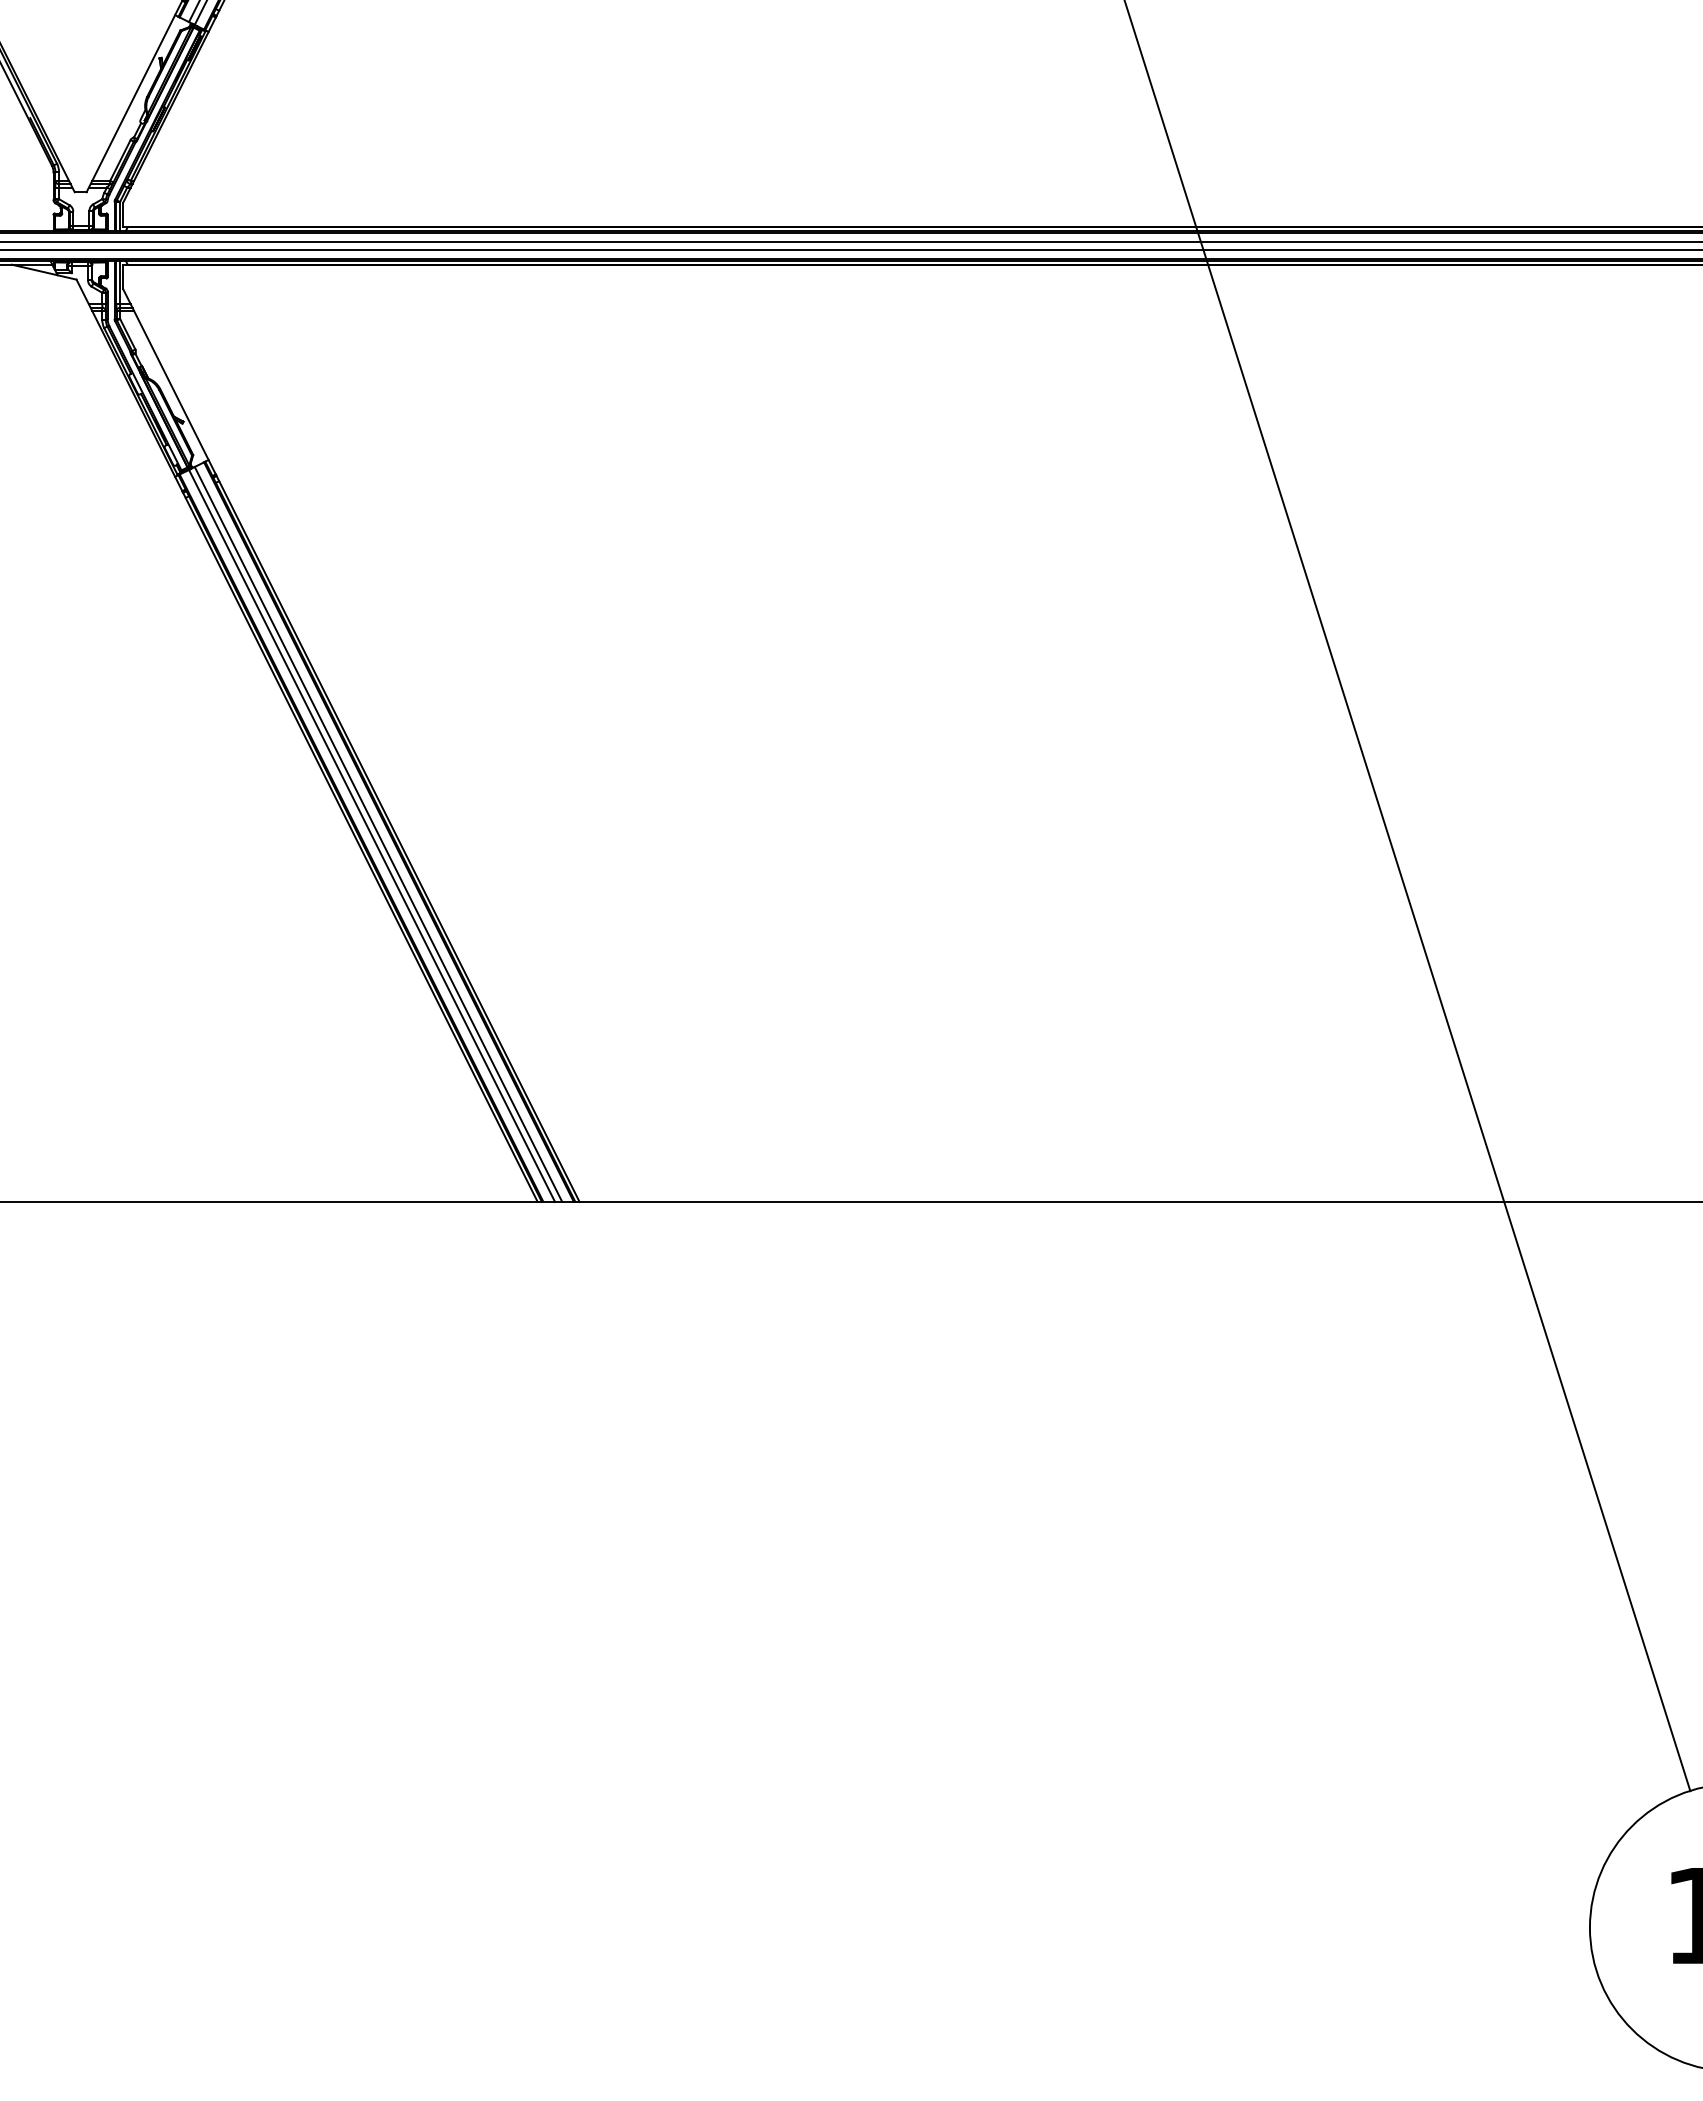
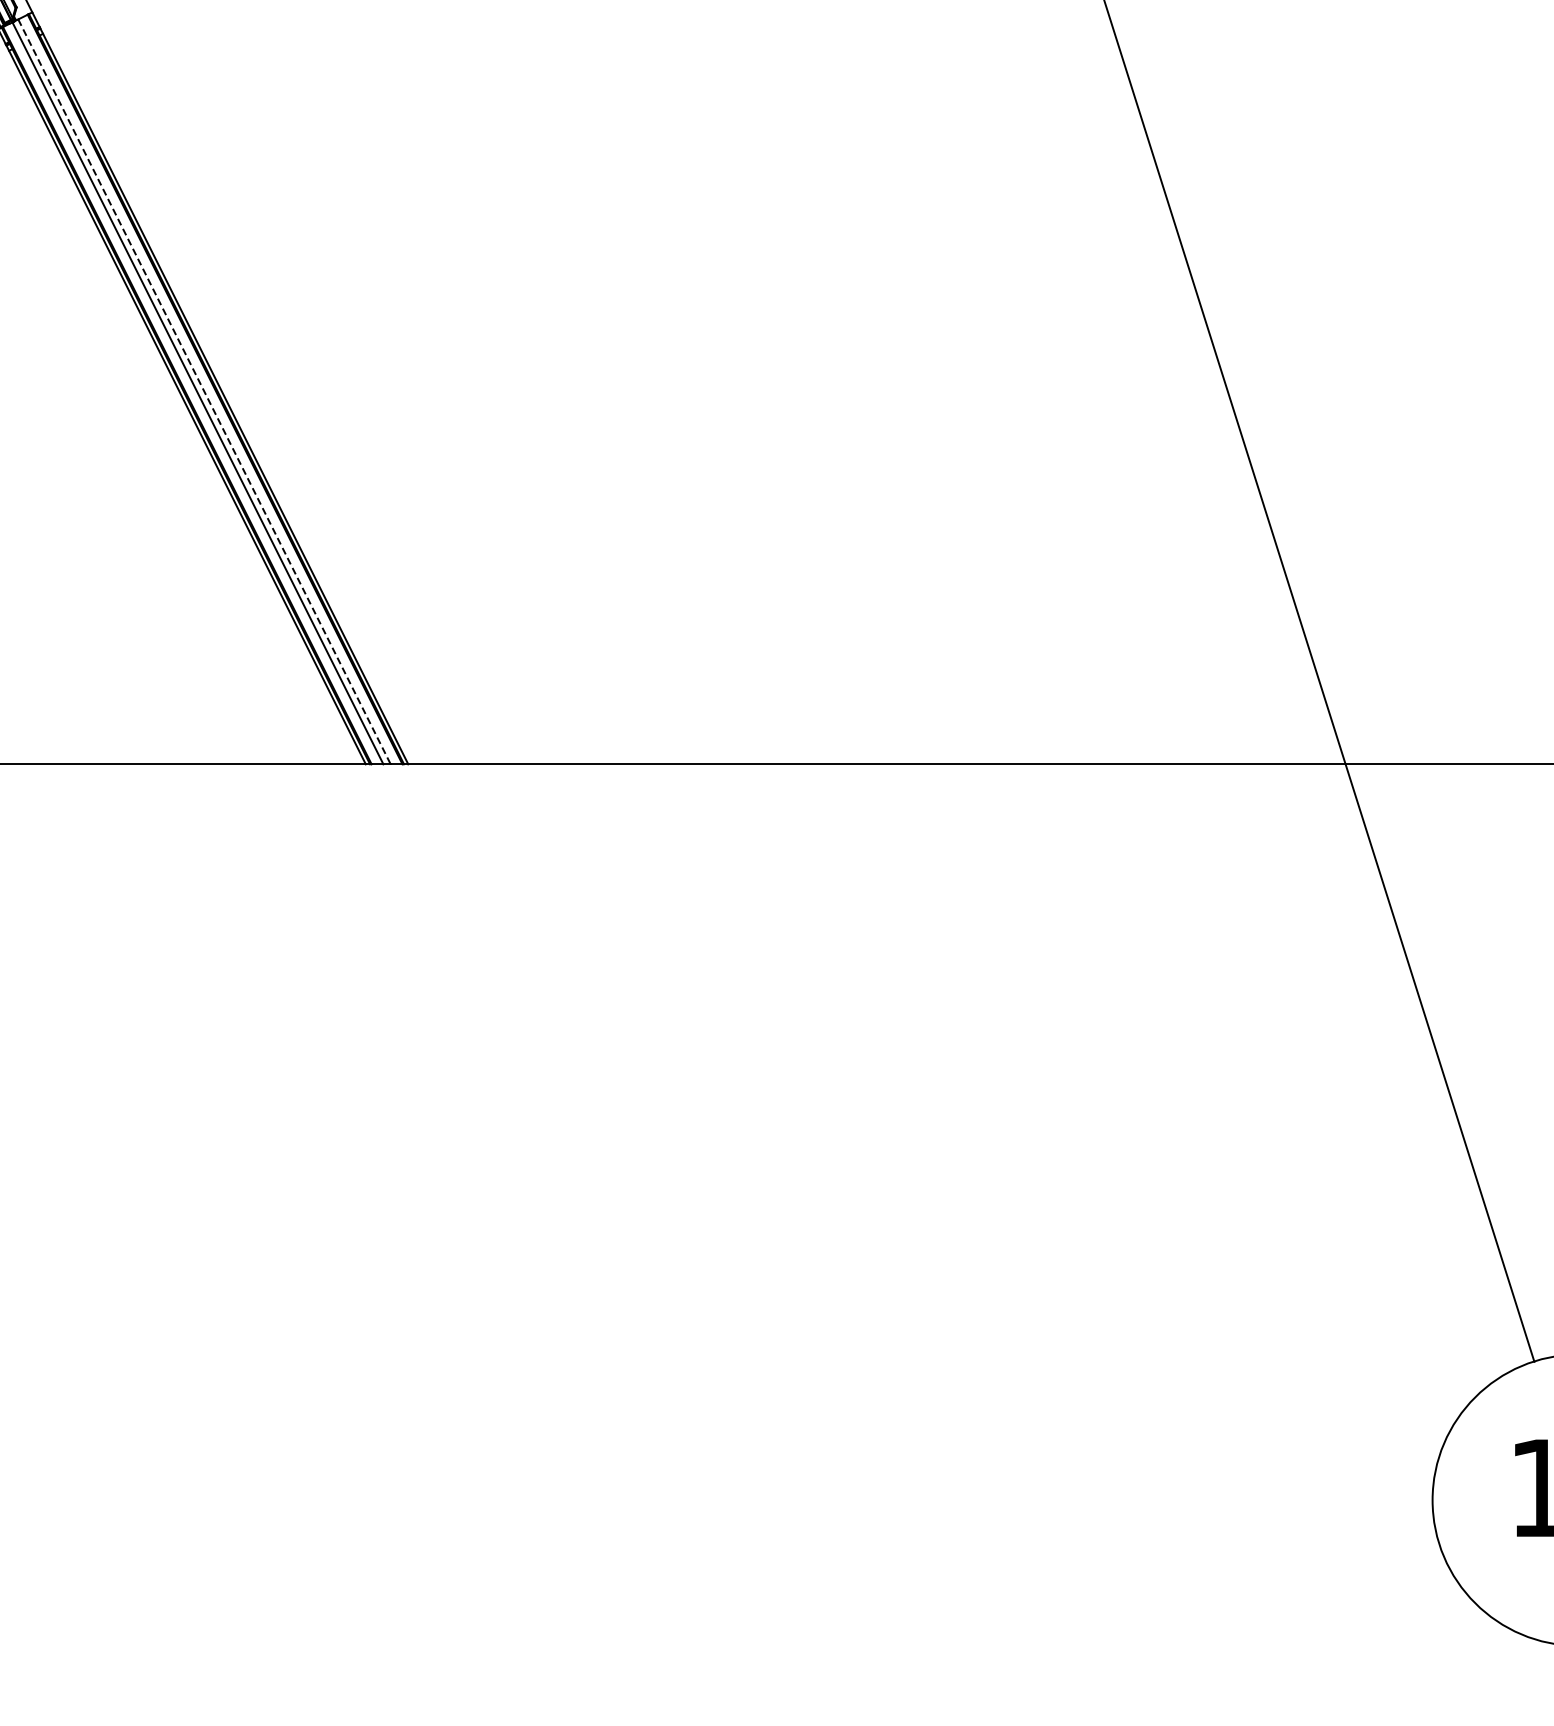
line: (378, 834) -> (204, 391), solid -> dashed

